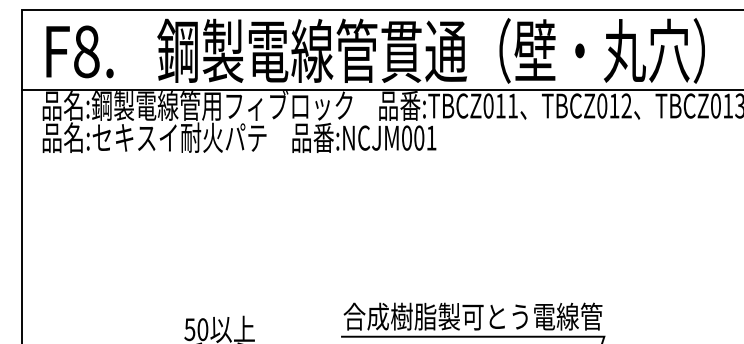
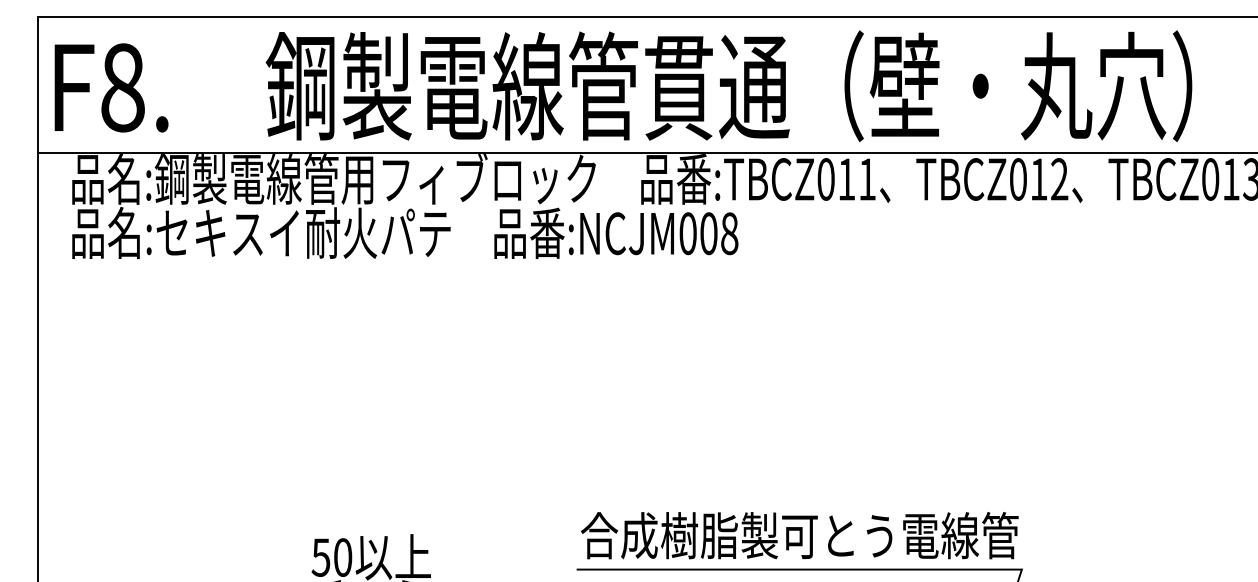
text: (79, 51) -> (110, 87), moved
text: (431, 137) -> (729, 232), :NCJM001 -> :NCJM008

